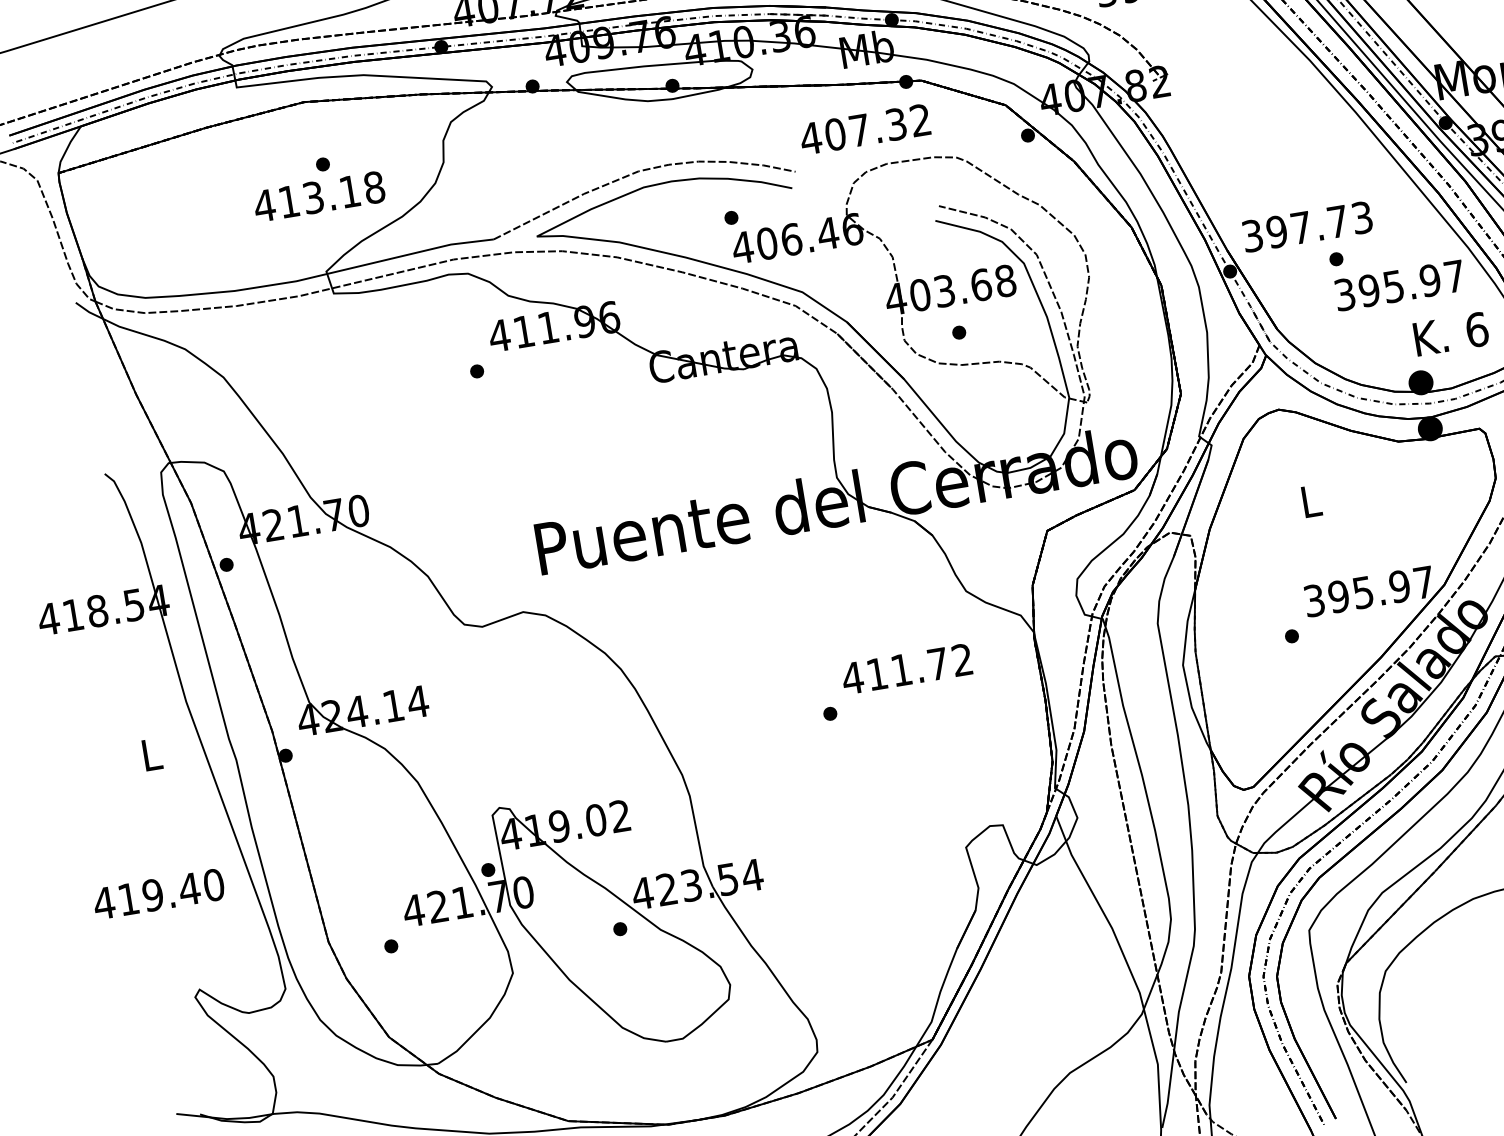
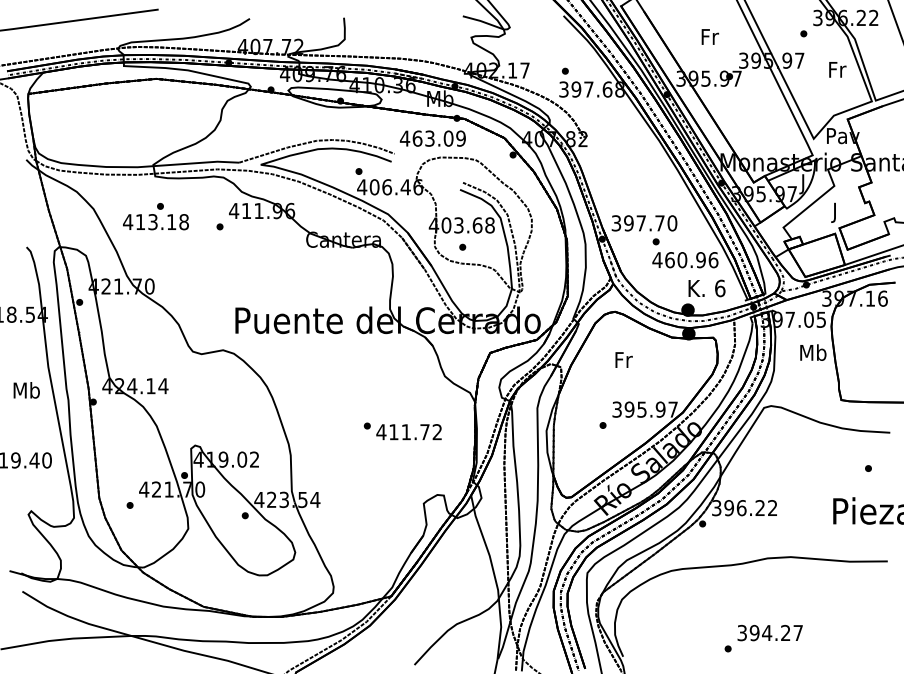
text: (876, 127) -> (438, 138), 407.32 -> 463.09
text: (316, 185) -> (155, 216), moved
text: (1362, 218) -> (672, 223), 397.73 -> 397.70
text: (1399, 286) -> (685, 260), 395.97 -> 460.96
text: (1310, 500) -> (623, 359), L -> Fr
text: (905, 670) -> (408, 432), moved
text: (151, 754) -> (26, 390), L -> Mb

